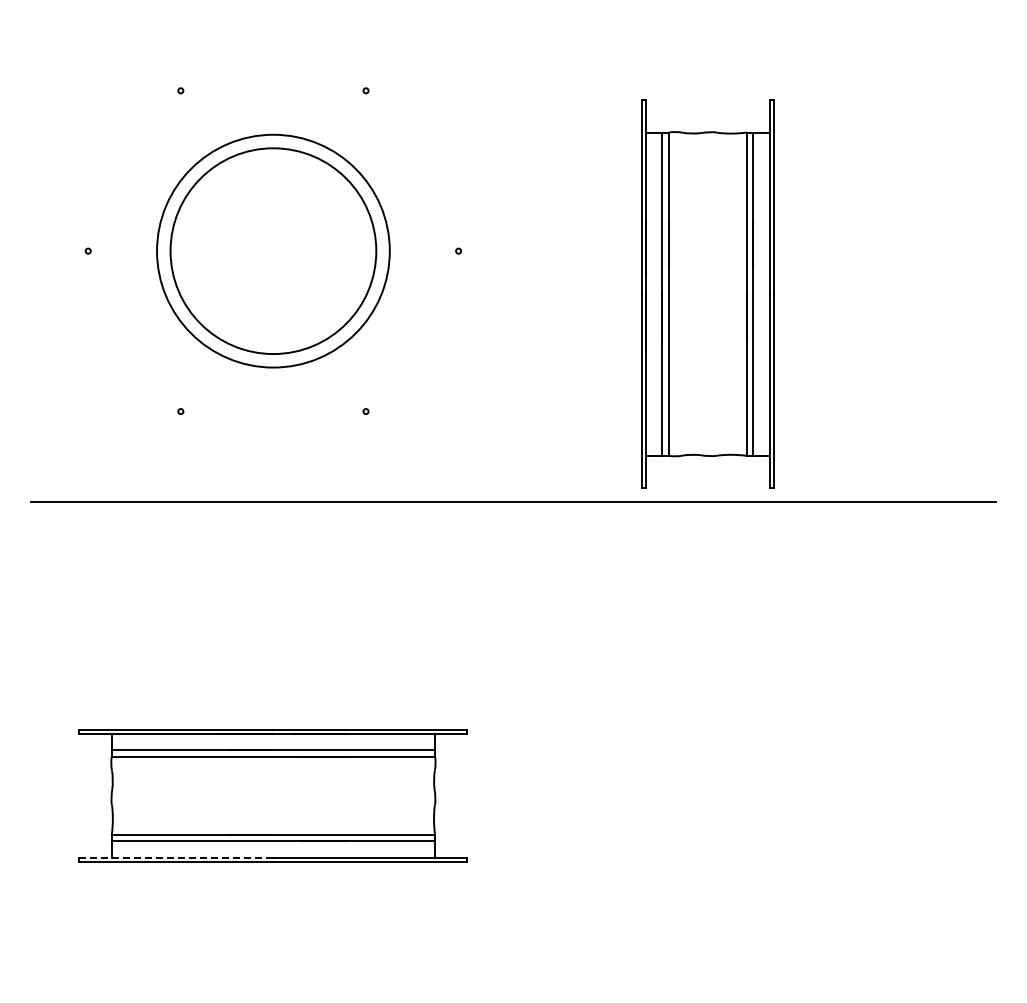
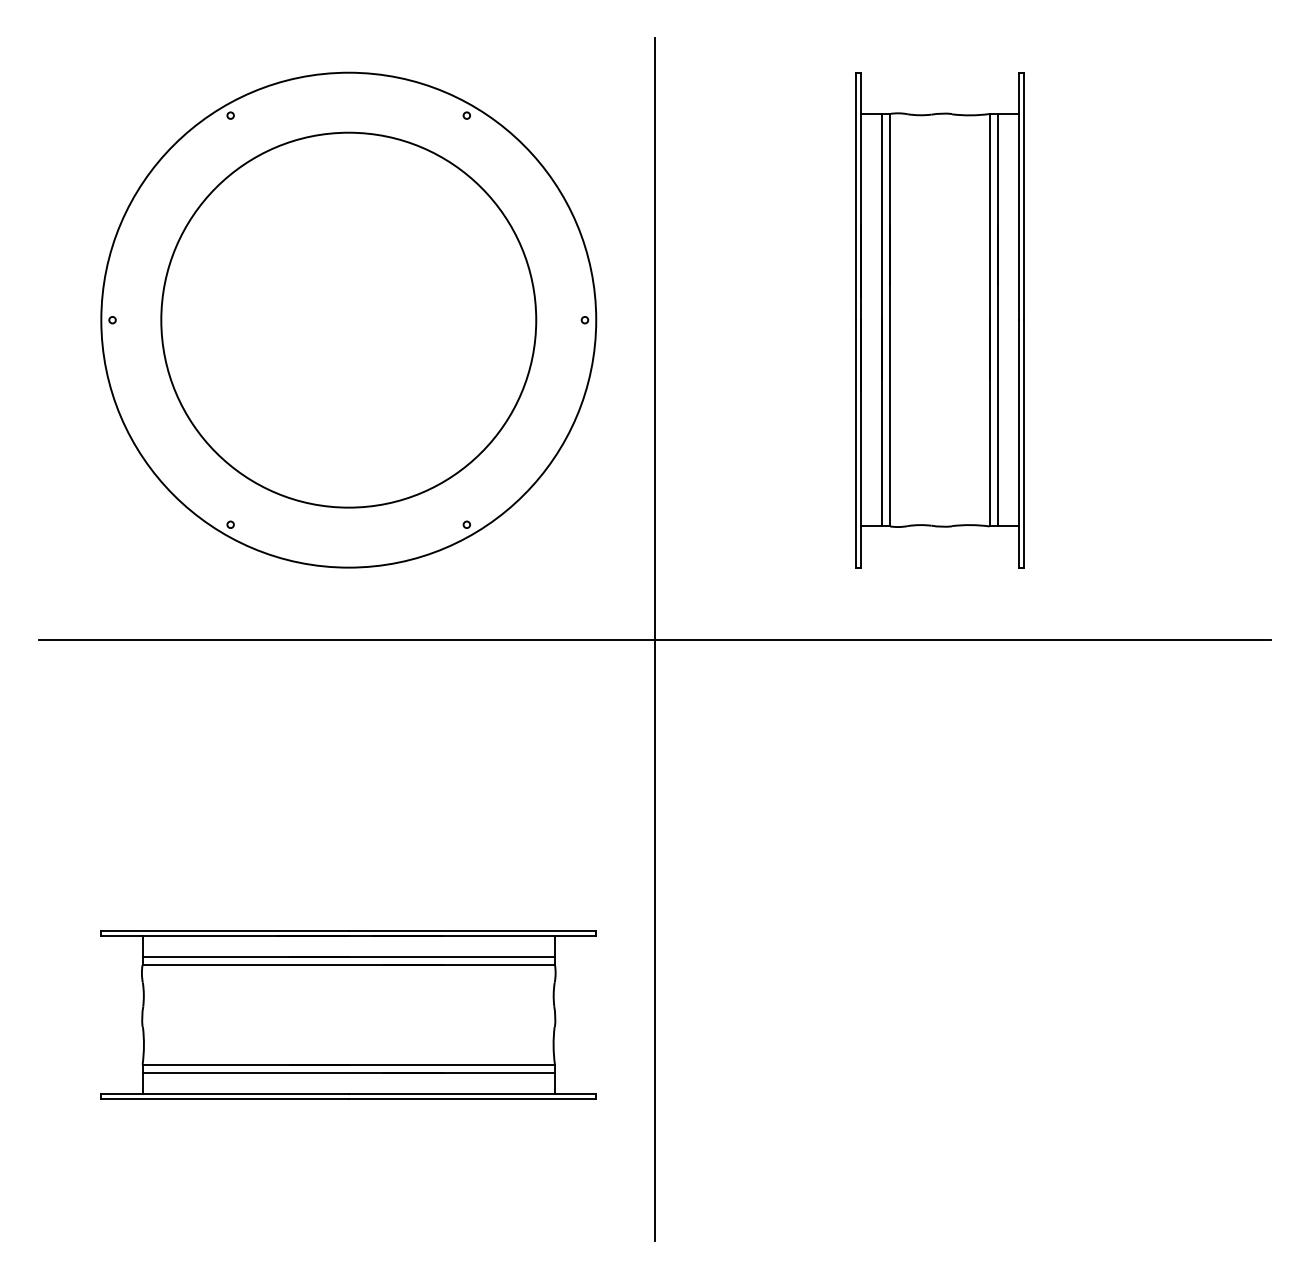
circle: (273, 251) -> (348, 320), size x1.43
circle: (273, 251) -> (348, 320), size x1.67
part: (707, 293) -> (939, 319), moved
line: (513, 501) -> (655, 639), added
line: (176, 857) -> (225, 1093), dashed -> solid

